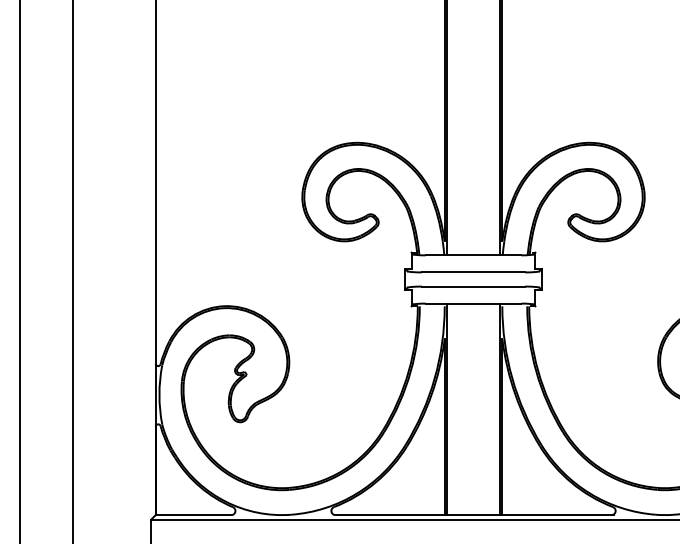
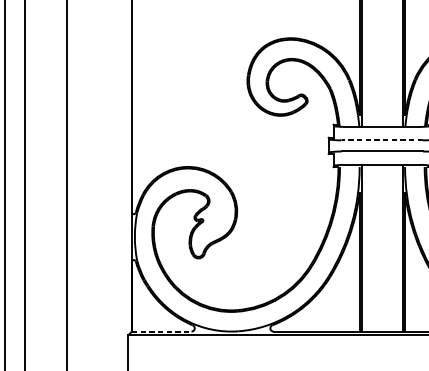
line: (473, 272) -> (382, 140), solid -> dashed
line: (193, 515) -> (161, 331), solid -> dashed

